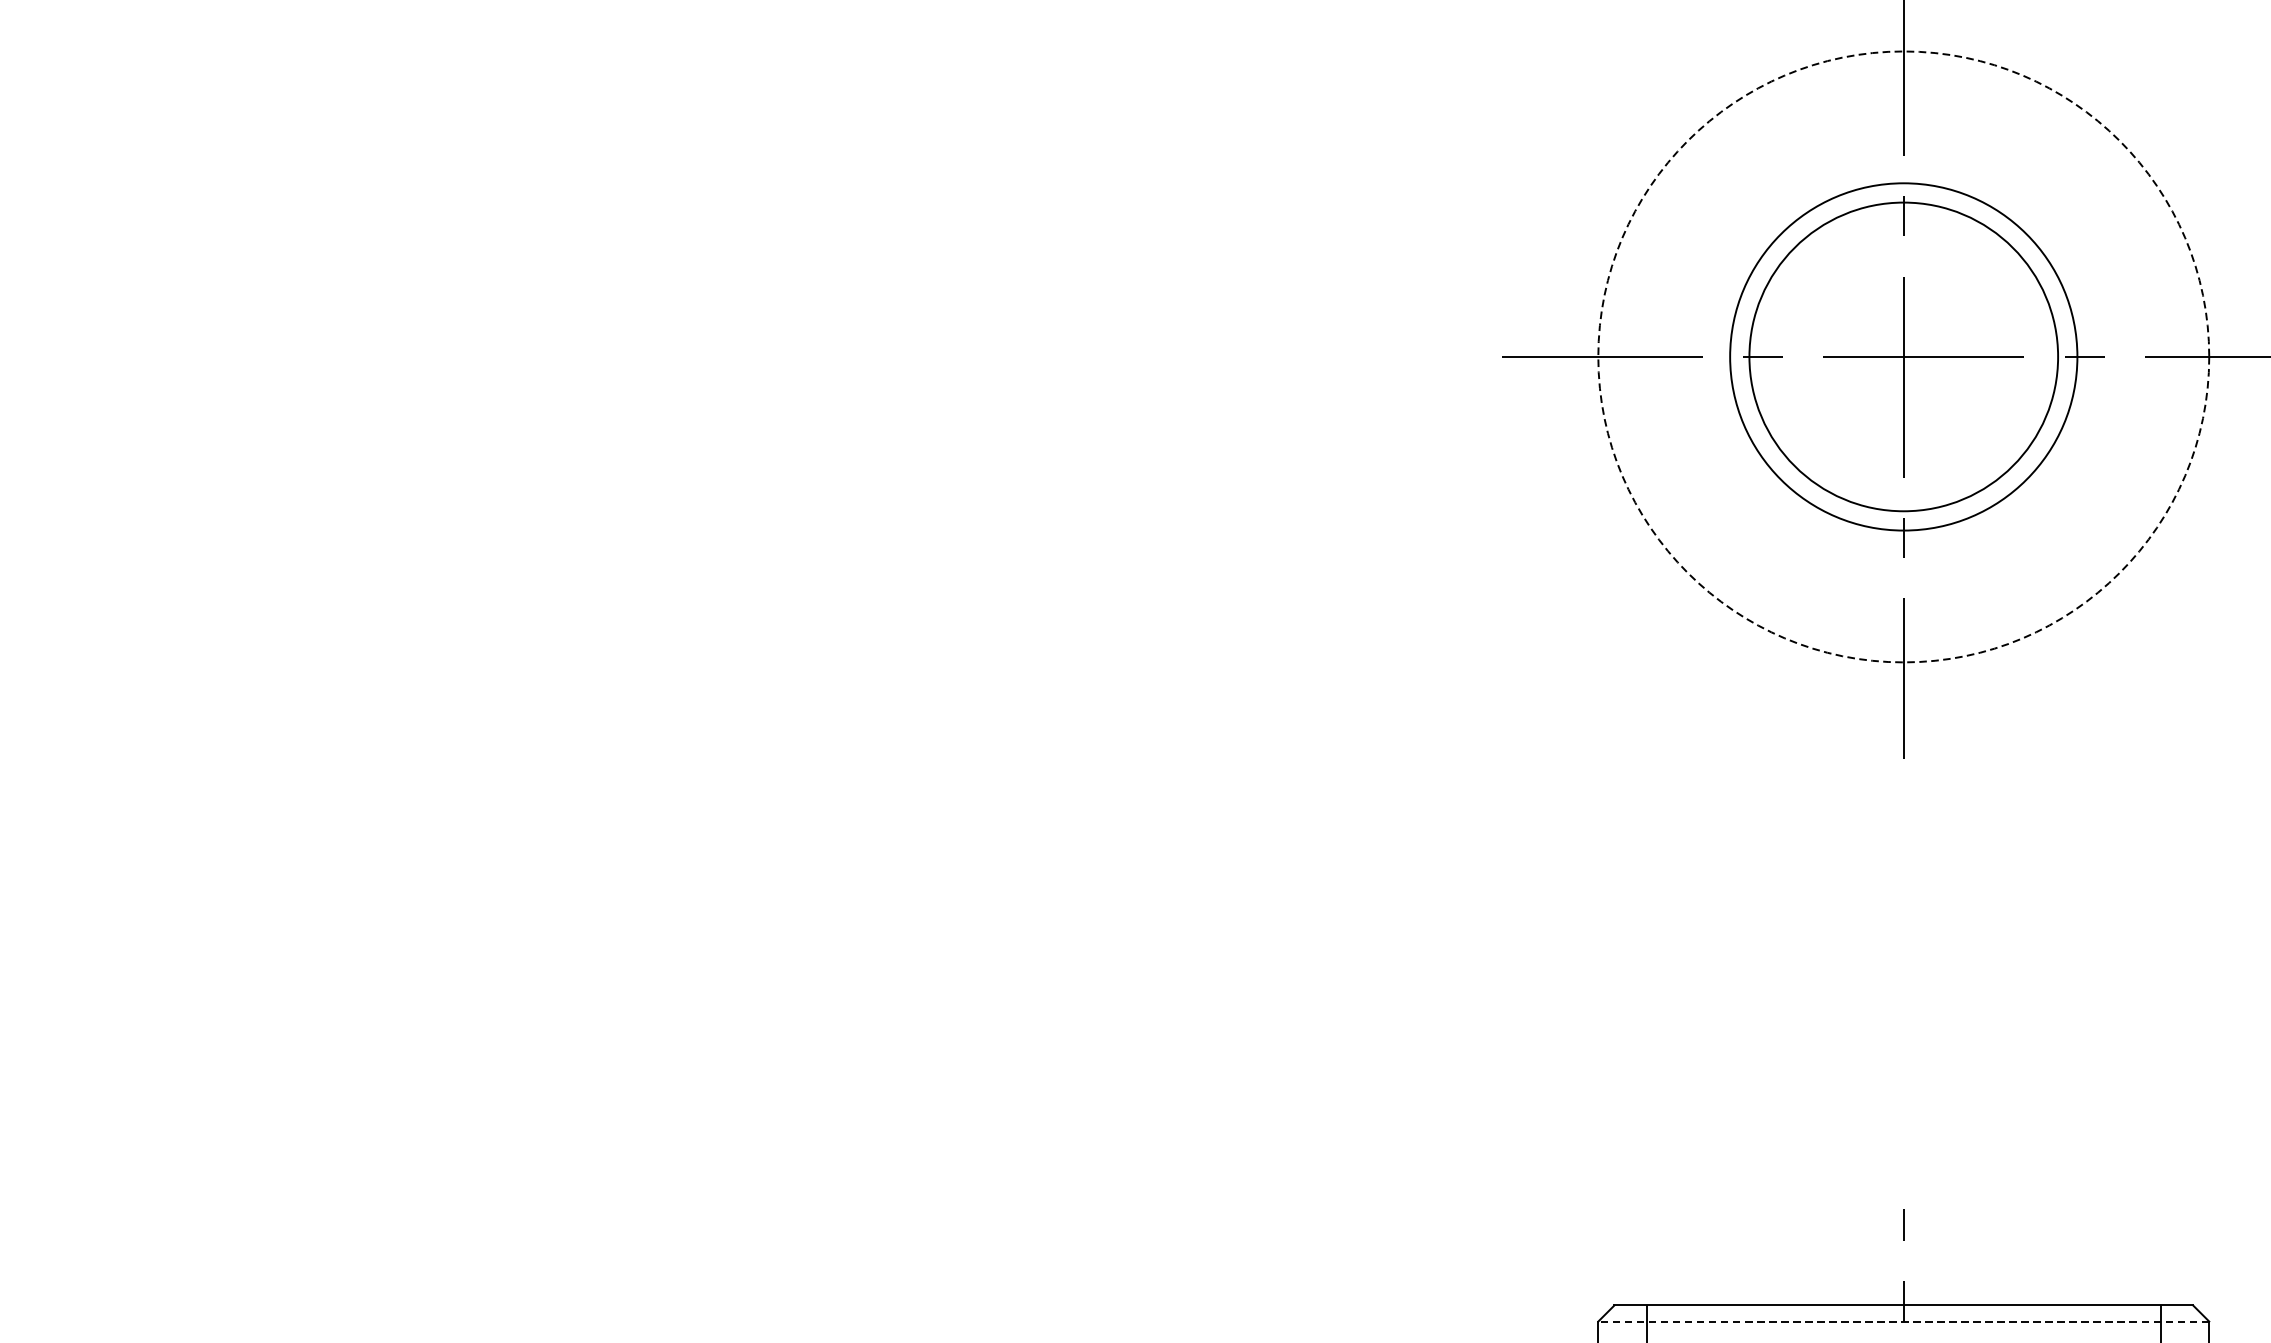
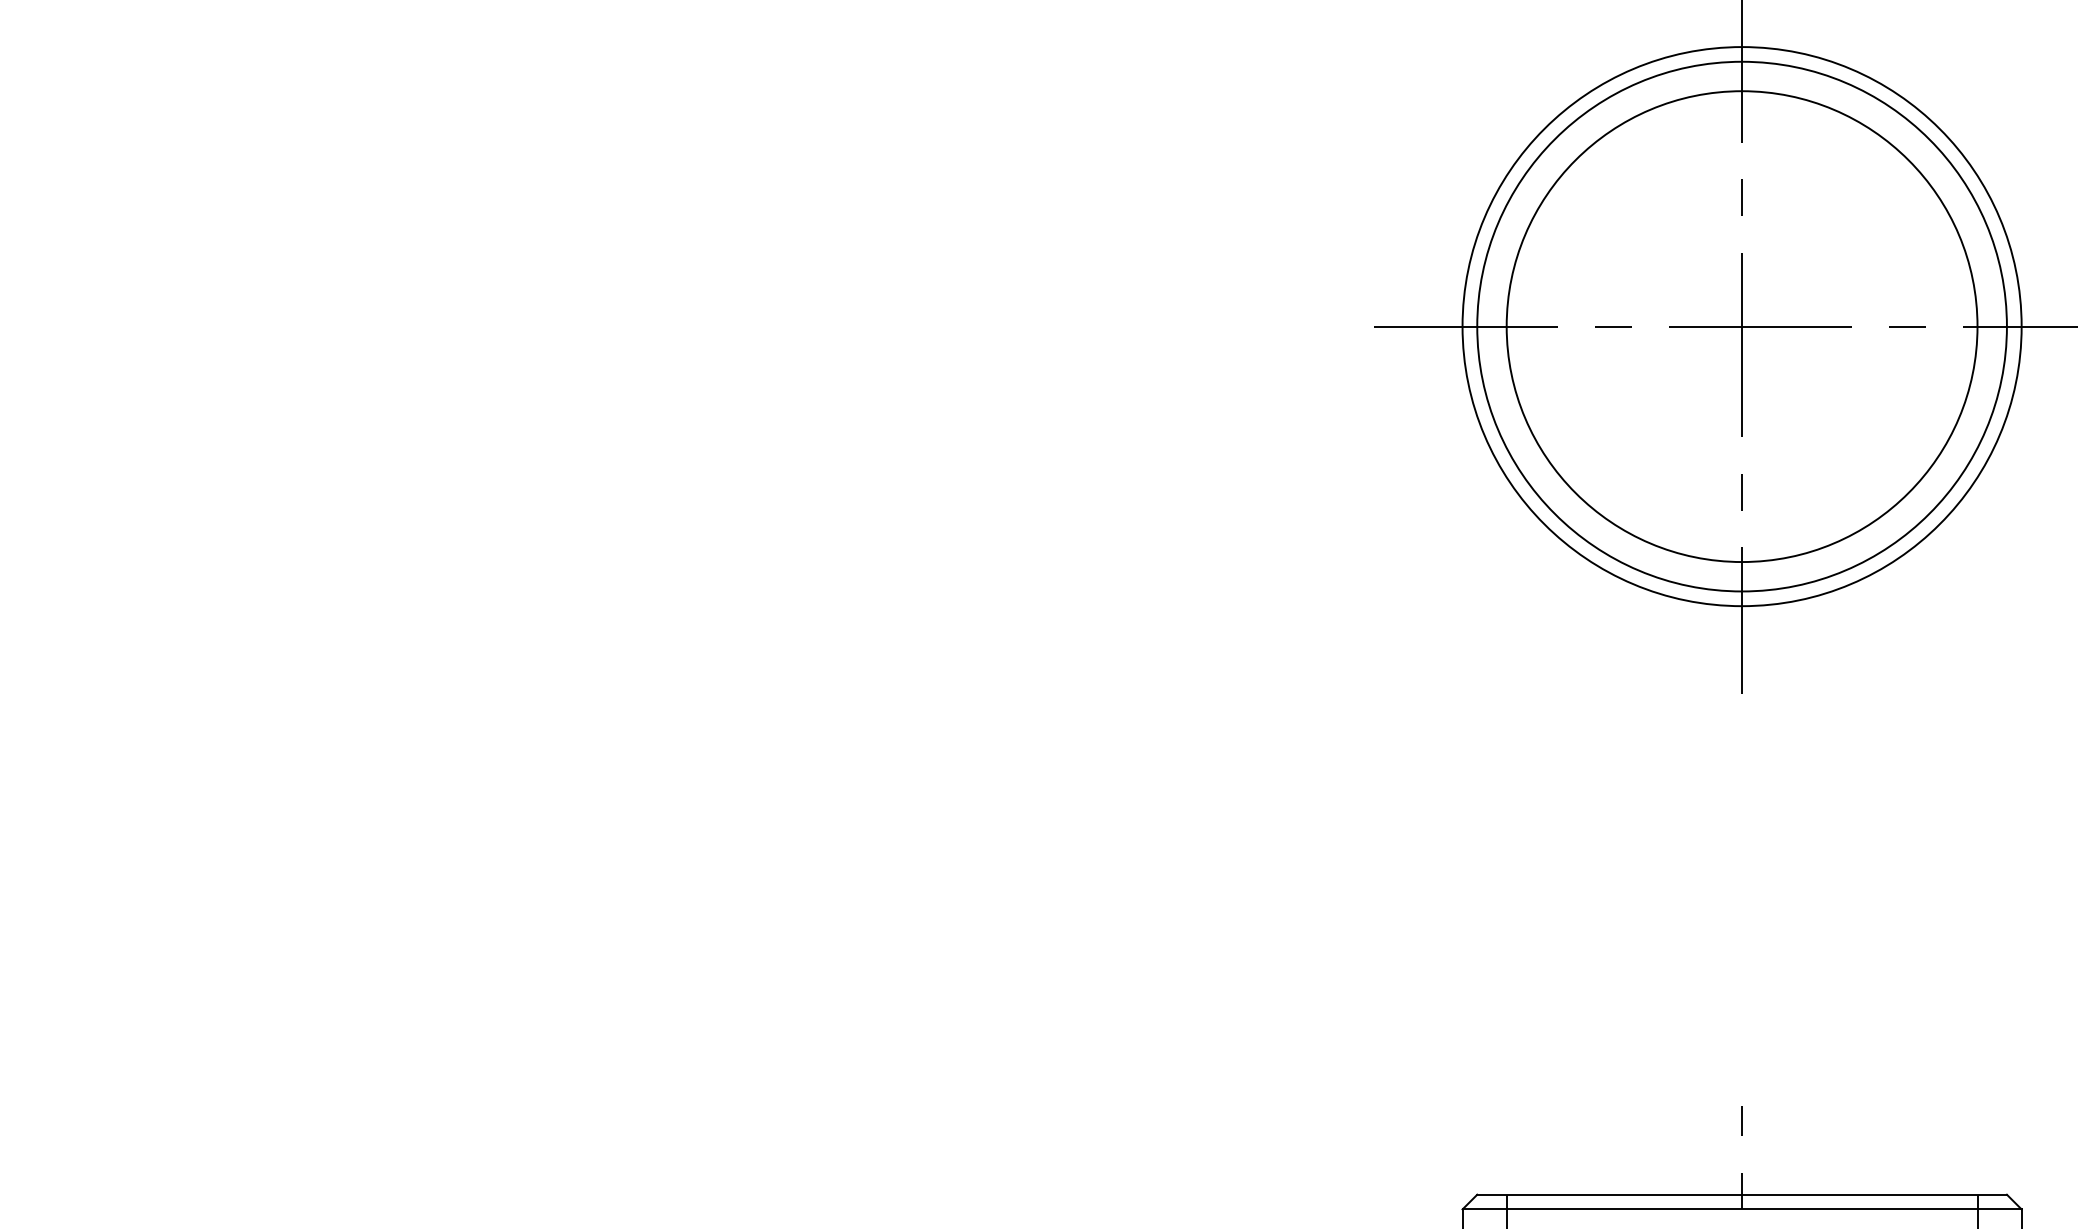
circle: (1903, 356) -> (1741, 326), dashed -> solid
circle: (1903, 356) -> (1741, 326), size x1.67
circle: (1903, 356) -> (1741, 326), size x1.67
line: (1904, 1321) -> (1742, 1209), dashed -> solid

